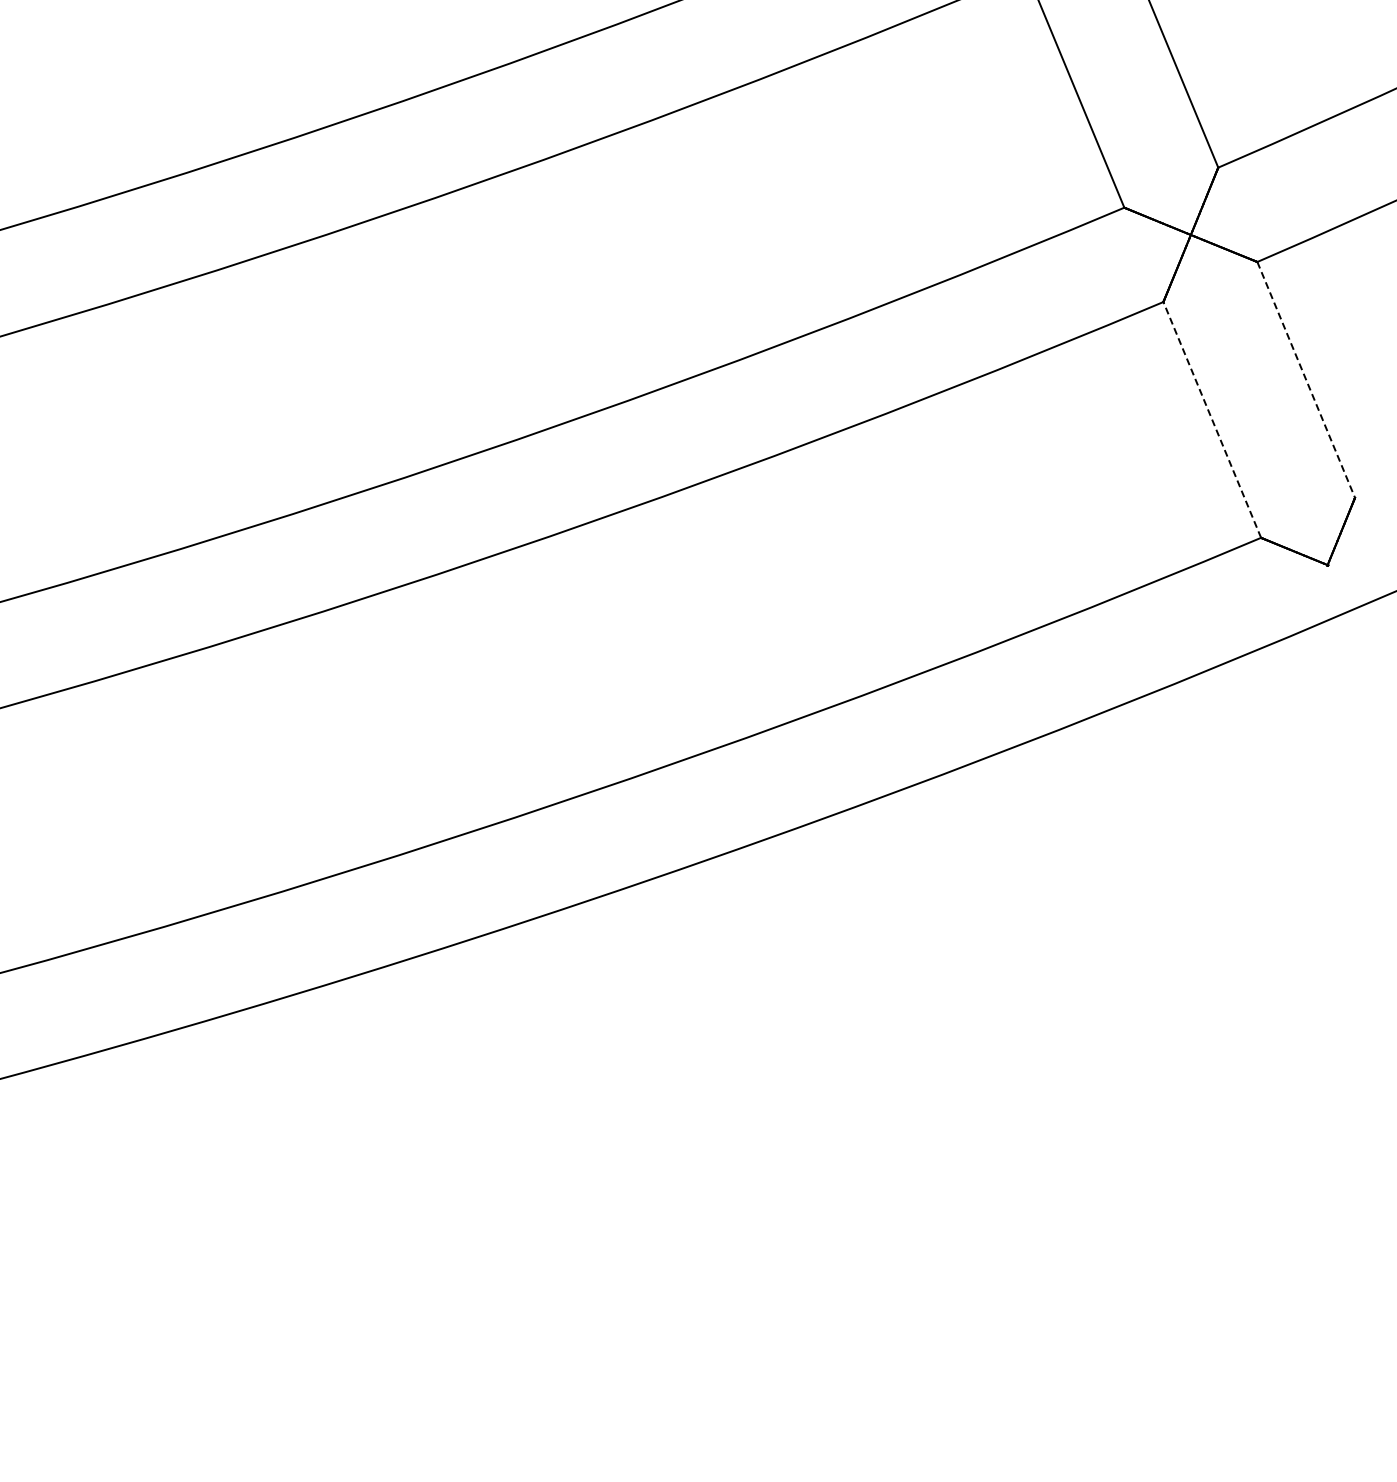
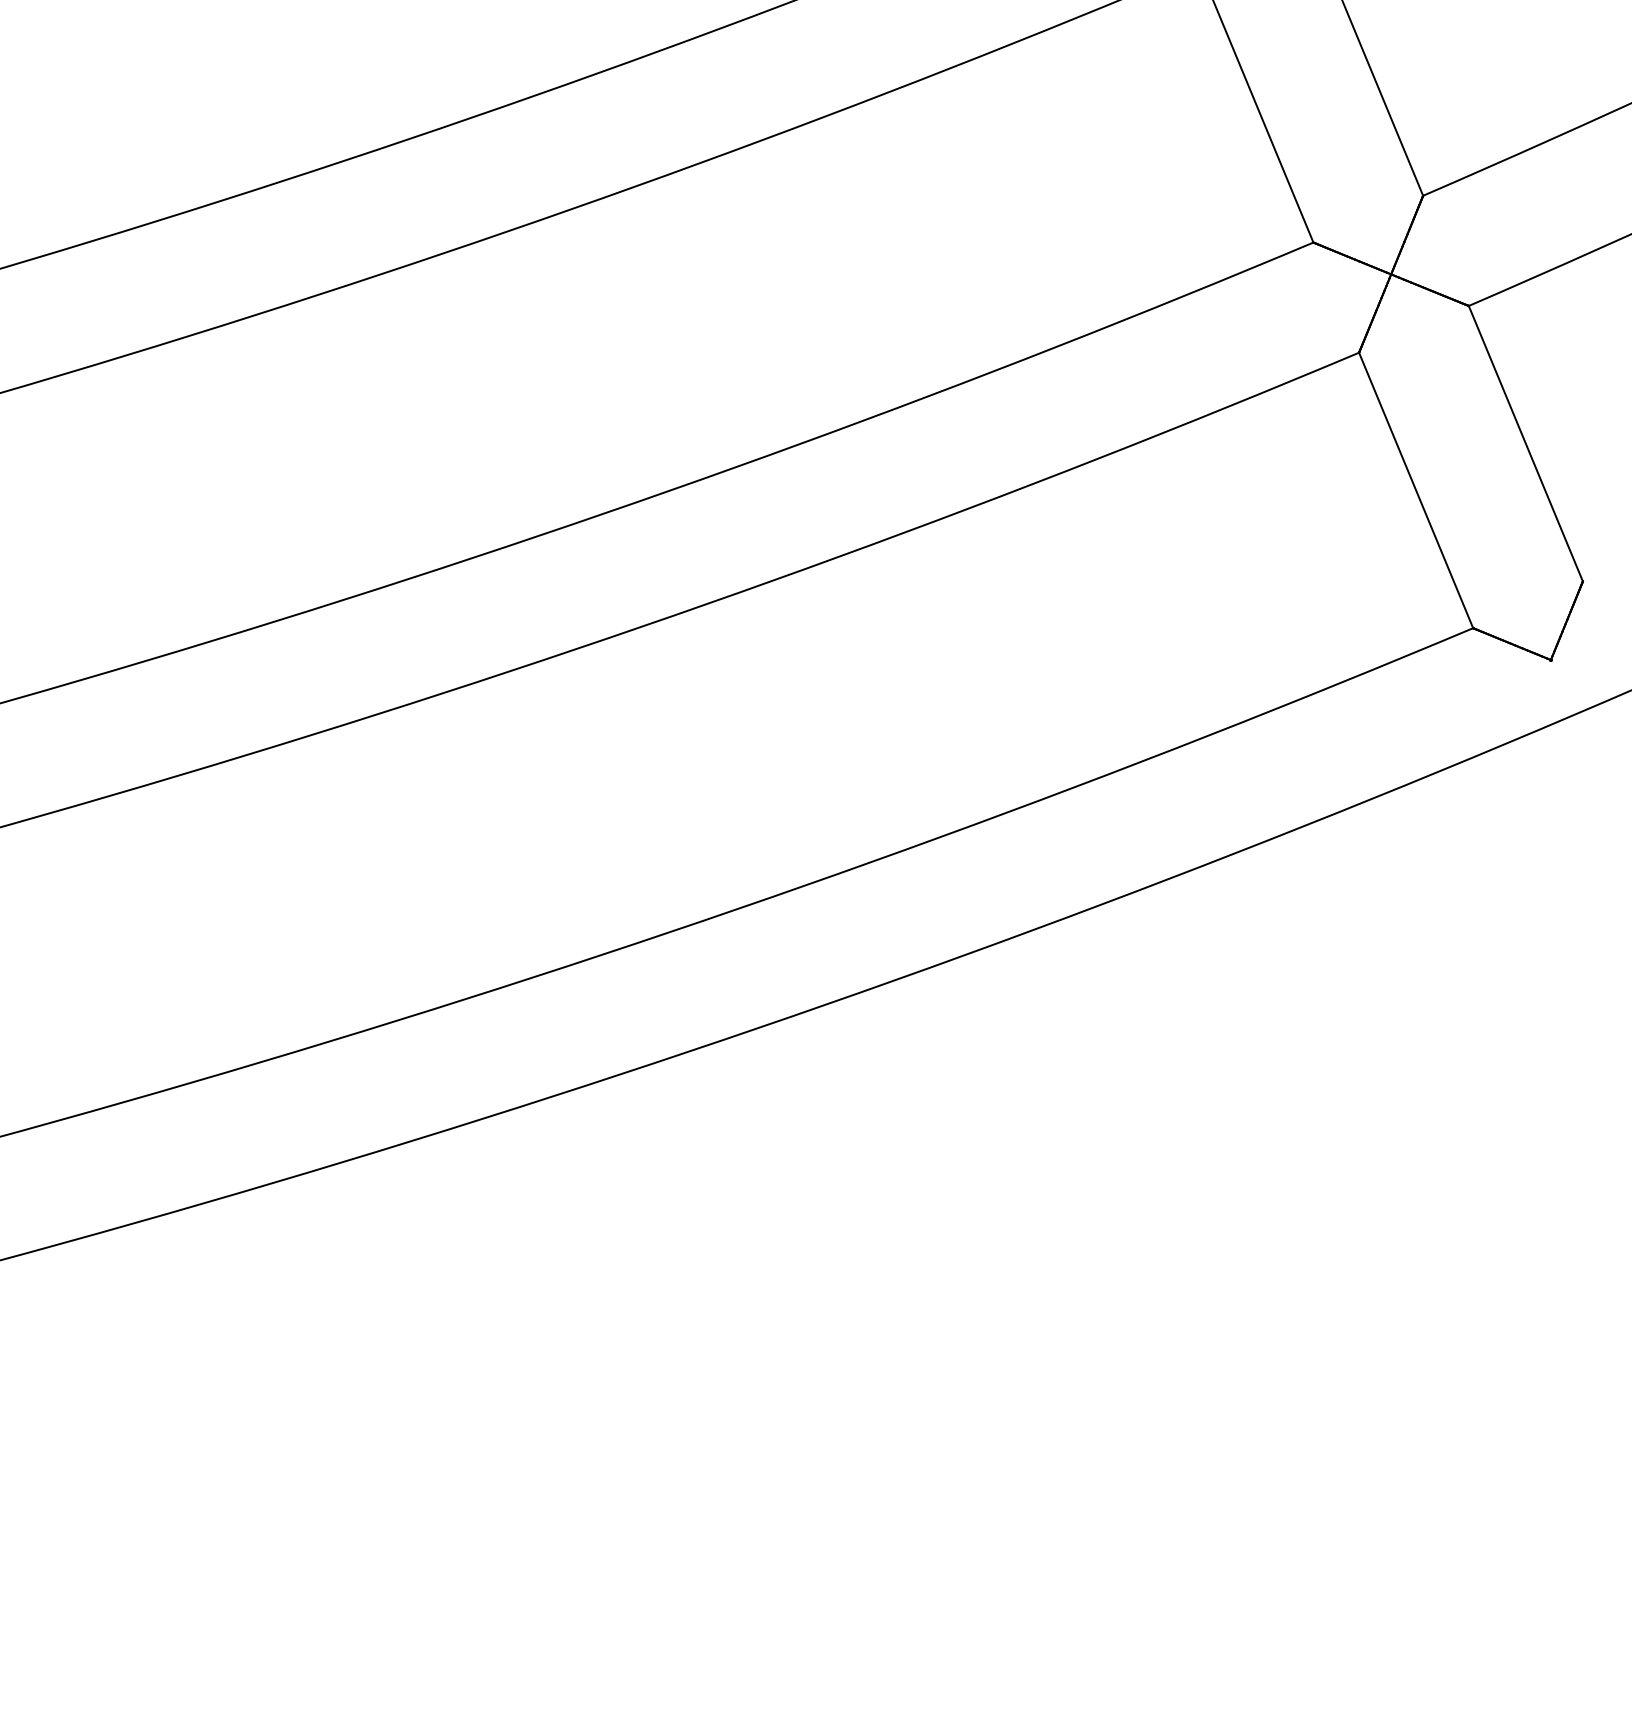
line: (1306, 379) -> (1526, 443), dashed -> solid
line: (1212, 419) -> (1416, 489), dashed -> solid

